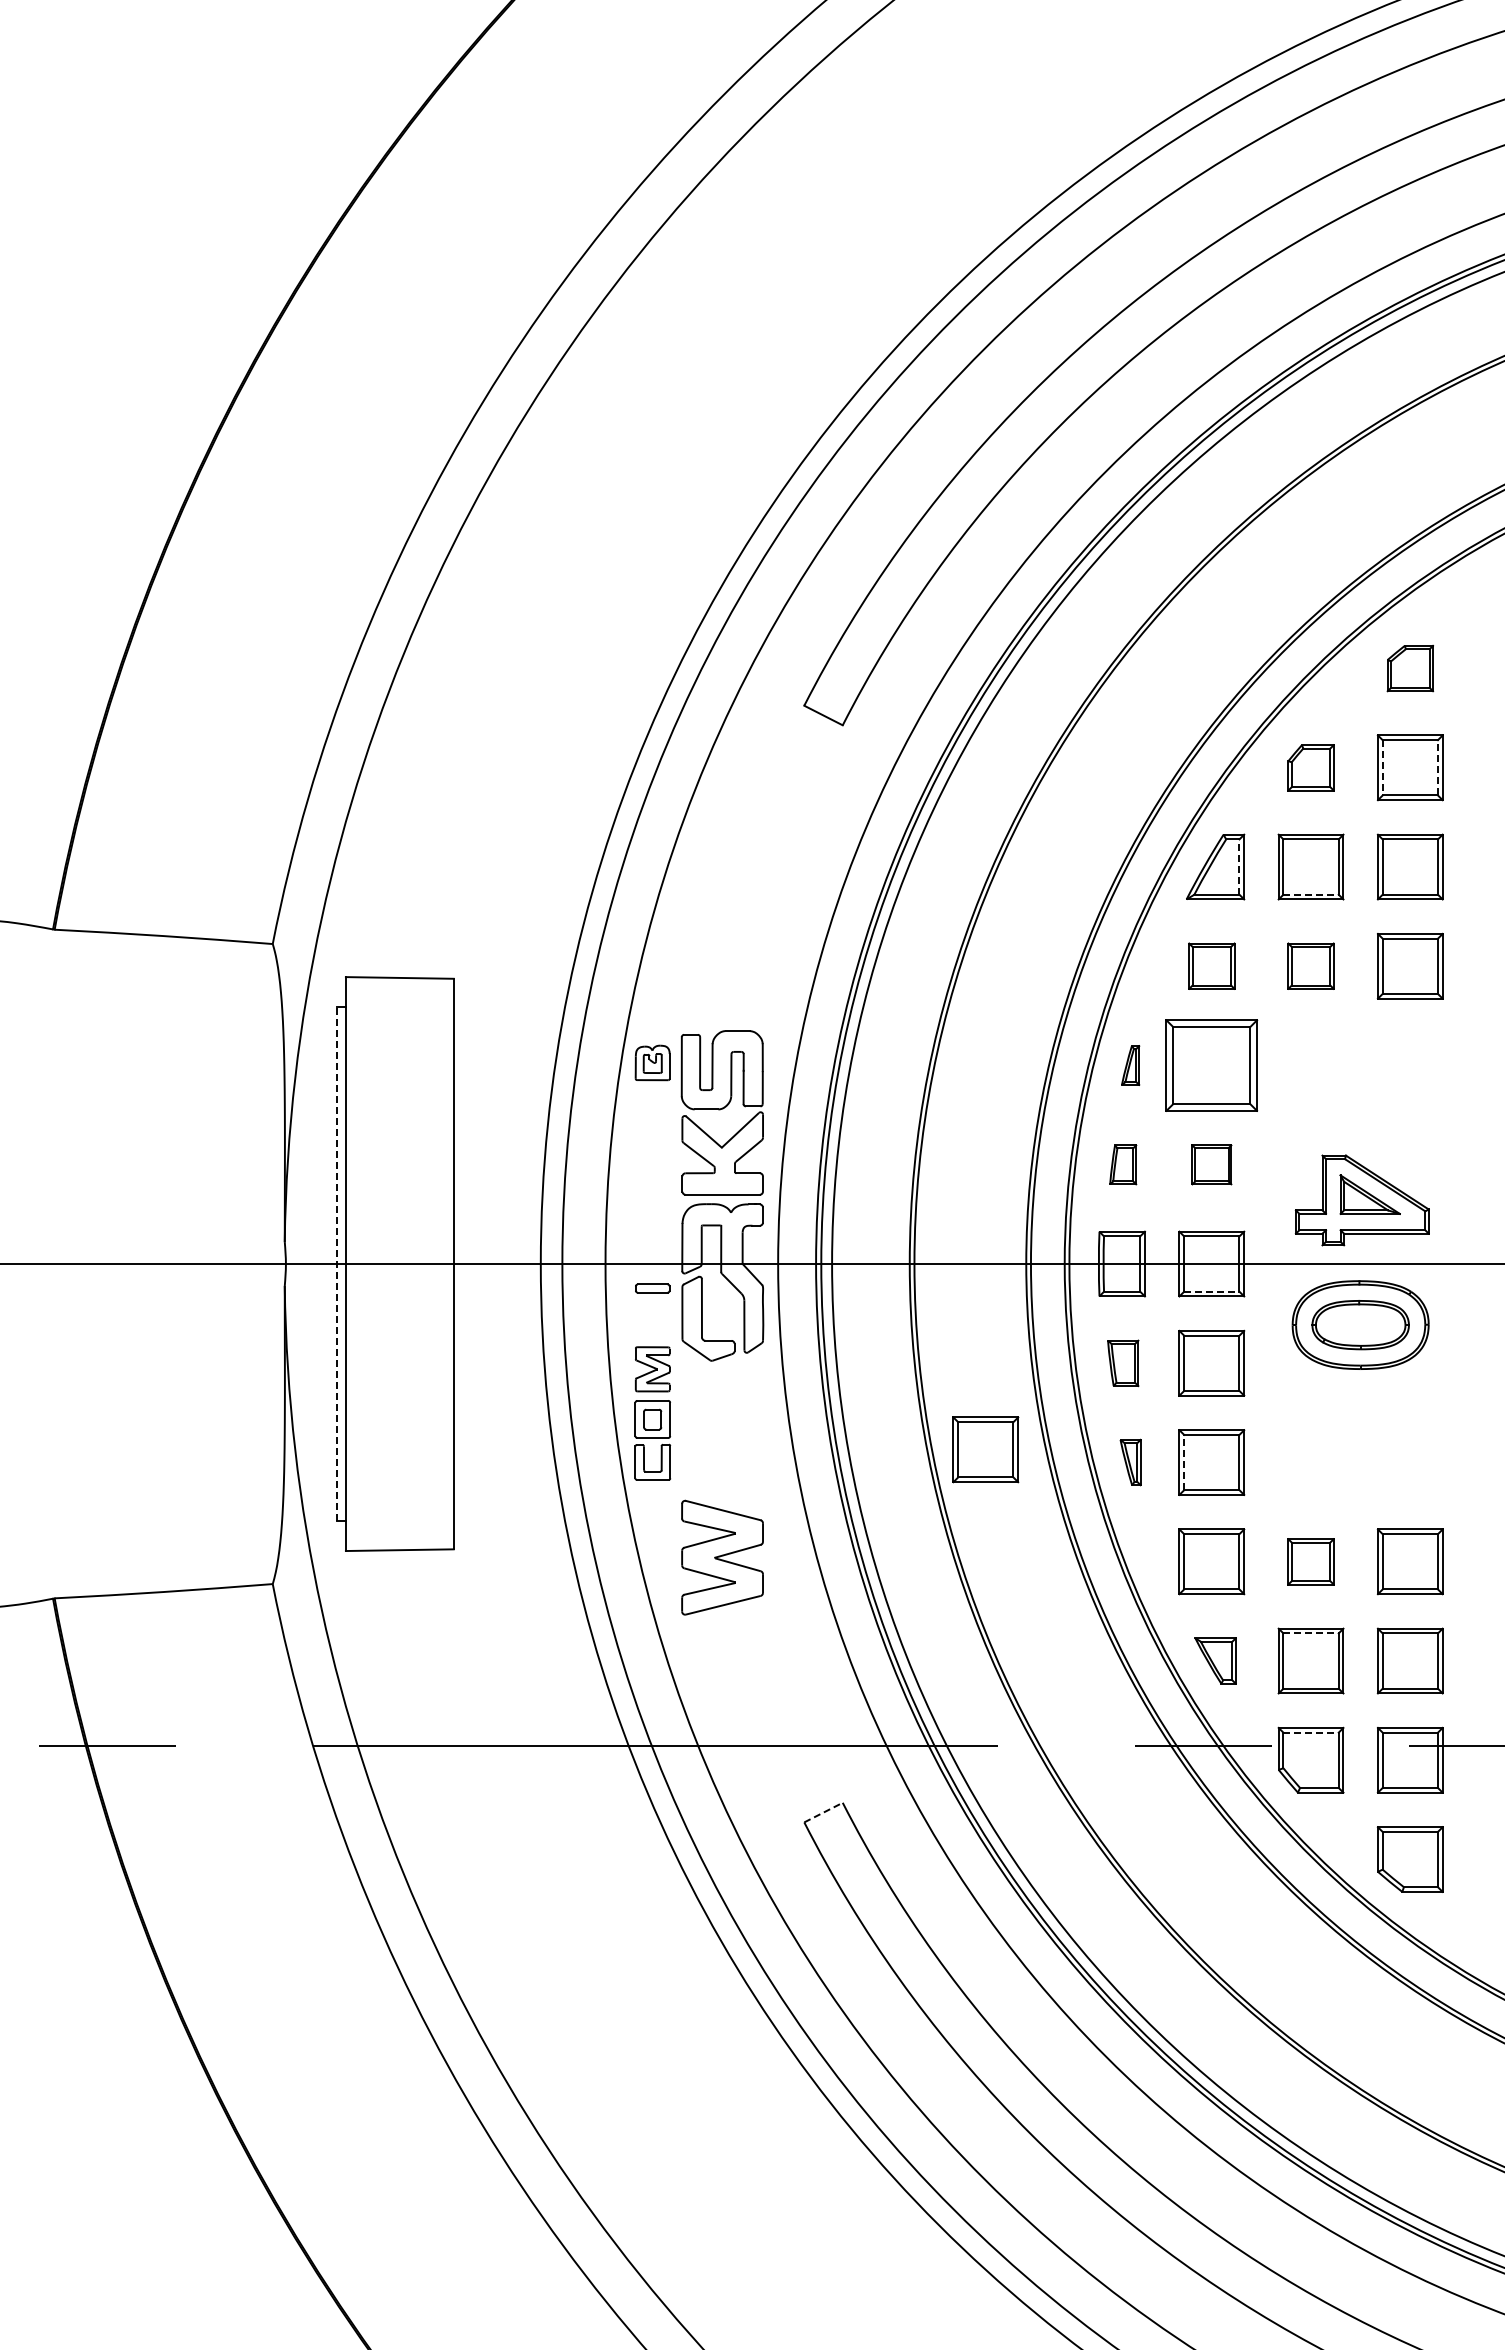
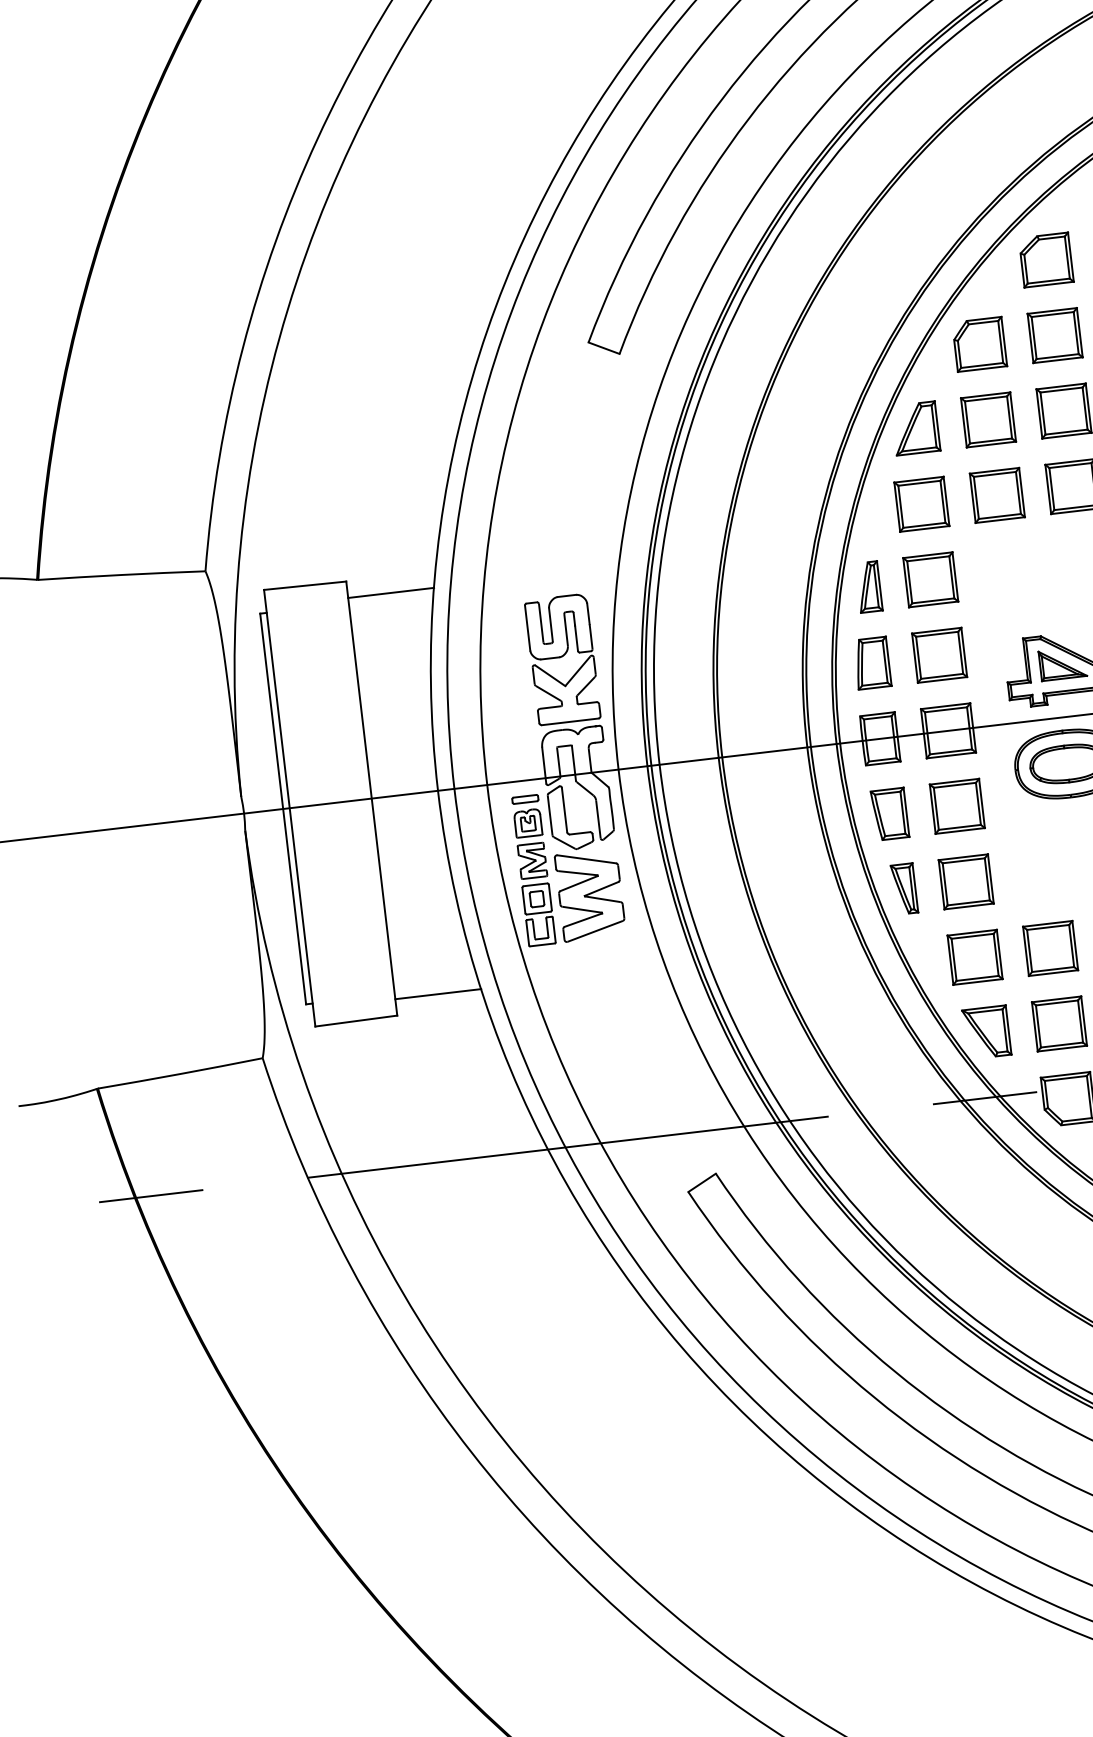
part: (1410, 668) -> (1046, 260), size x1.43
part: (1310, 767) -> (979, 344), size x1.43
line: (1382, 767) -> (1033, 337), dashed -> solid
line: (1437, 767) -> (1075, 332), dashed -> solid
line: (1239, 867) -> (934, 426), dashed -> solid
line: (1311, 894) -> (991, 440), dashed -> solid
part: (1211, 965) -> (921, 503), size x1.43
part: (1310, 965) -> (996, 494), size x1.43
line: (509, 1000) -> (390, 593), added
part: (652, 1062) -> (527, 823), moved
part: (1130, 1065) -> (868, 587), size x1.67
part: (1211, 1065) -> (930, 579), size x0.71
part: (1122, 1164) -> (871, 663), size x1.67
part: (1211, 1164) -> (939, 655), size x1.67
line: (337, 1264) -> (283, 809), dashed -> solid
line: (1211, 1291) -> (950, 751), dashed -> solid
part: (1122, 1363) -> (889, 814), size x1.43
part: (985, 1449) -> (792, 892), removed
part: (1130, 1462) -> (904, 889), size x1.43
line: (1184, 1462) -> (945, 884), dashed -> solid
line: (509, 1527) -> (437, 994), added
part: (722, 1557) -> (590, 895), moved
part: (1310, 1561) -> (1050, 948), size x1.43
line: (1311, 1633) -> (1057, 1002), dashed -> solid
part: (1215, 1660) -> (986, 1032), size x1.43
line: (1311, 1732) -> (1066, 1078), dashed -> solid
line: (823, 1812) -> (702, 1182), dashed -> solid

